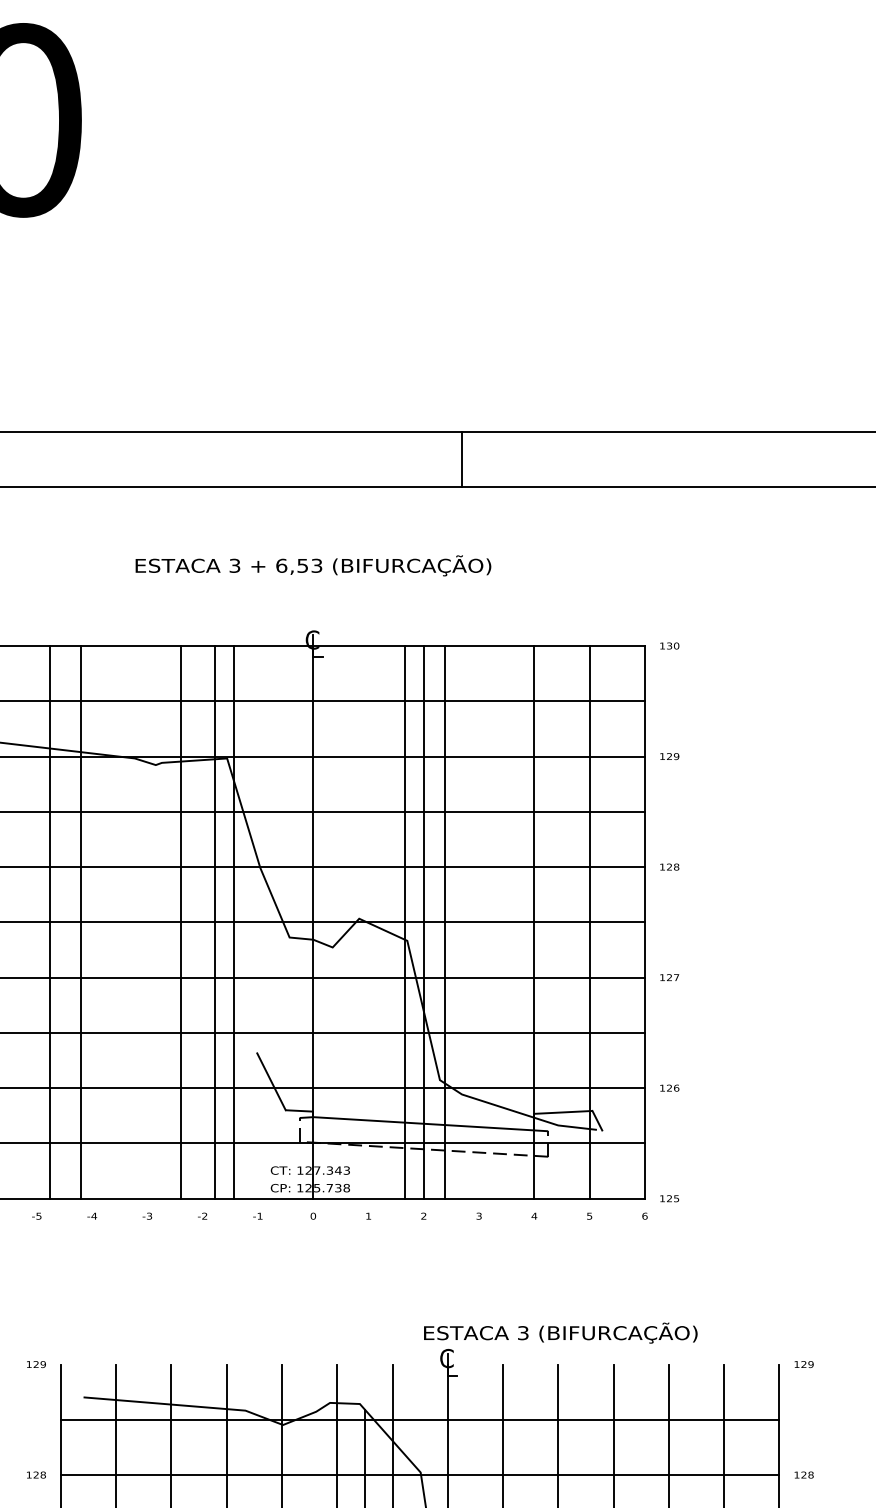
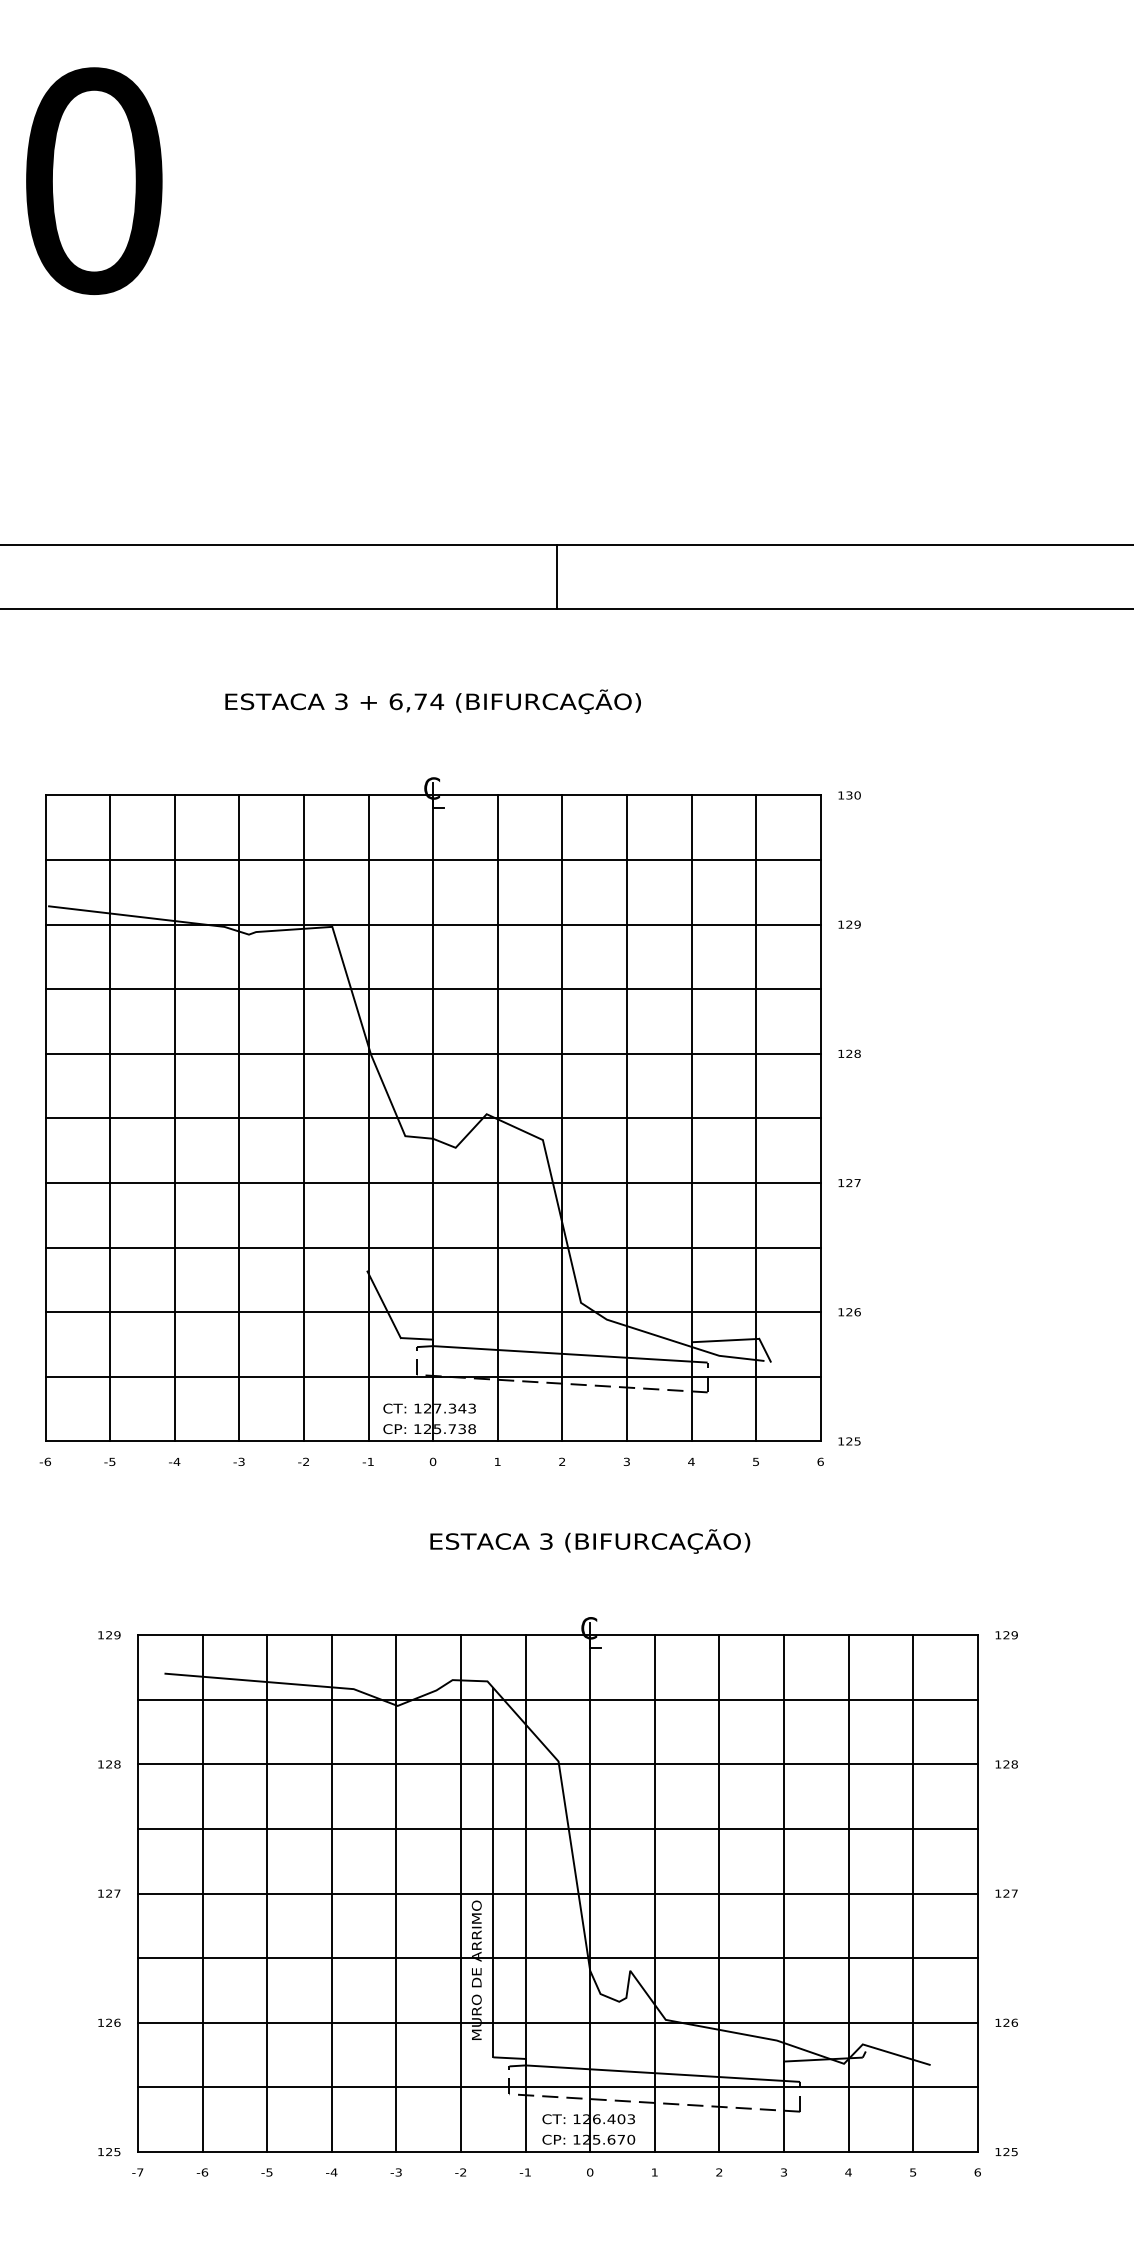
line: (462, 458) -> (557, 576), moved
text: (310, 565) -> (429, 701), 6,53 -> 6,74
line: (49, 922) -> (174, 1118), moved
line: (80, 922) -> (110, 1118), moved
line: (181, 922) -> (239, 1118), moved
line: (215, 922) -> (368, 1118), moved
line: (234, 922) -> (303, 1118), moved
line: (405, 922) -> (497, 1118), moved
line: (444, 922) -> (626, 1118), moved
text: (560, 1333) -> (590, 1541), moved
line: (419, 1364) -> (557, 1635), added

